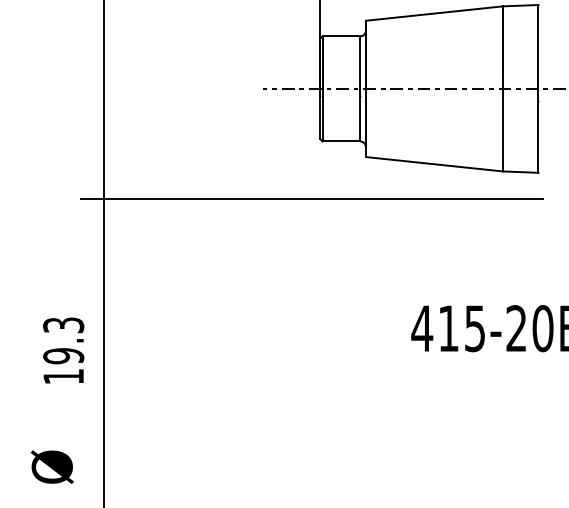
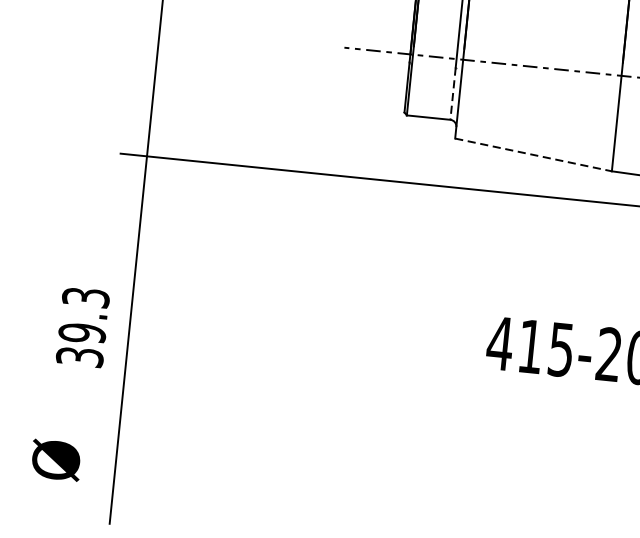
line: (360, 118) -> (453, 93), solid -> dashed
line: (434, 164) -> (533, 155), solid -> dashed
text: (63, 376) -> (79, 356), 19.3 -> 39.3

